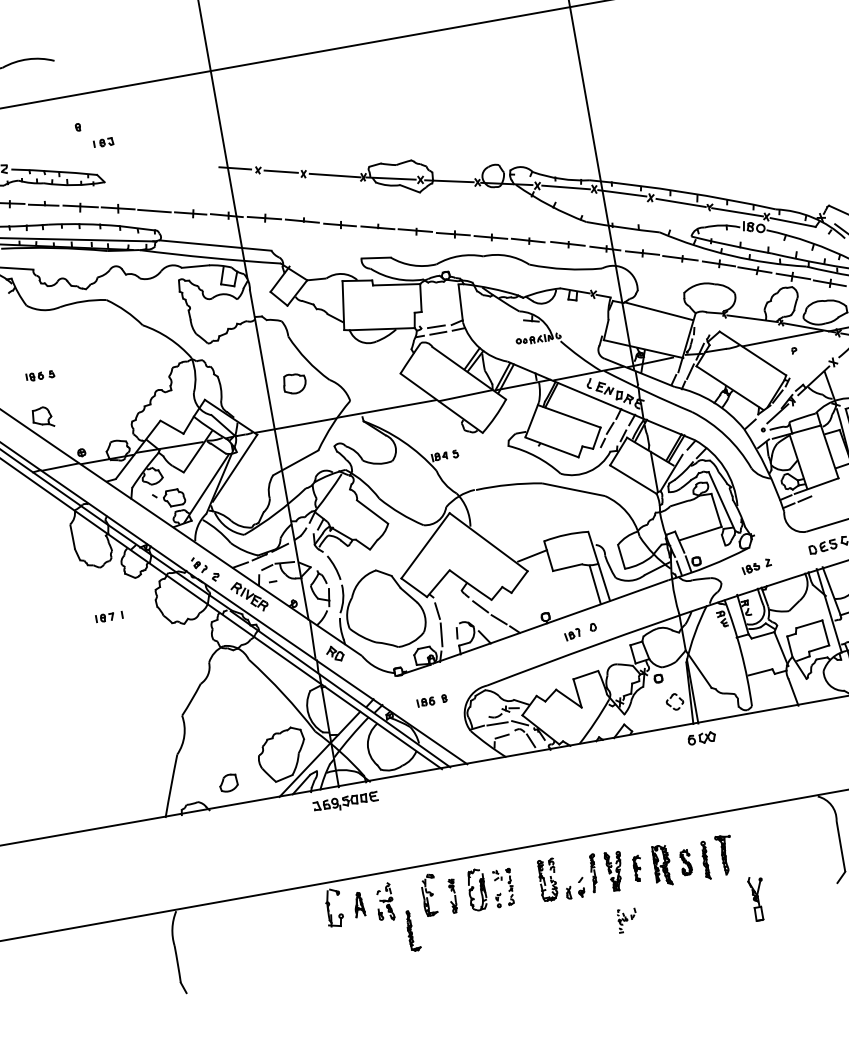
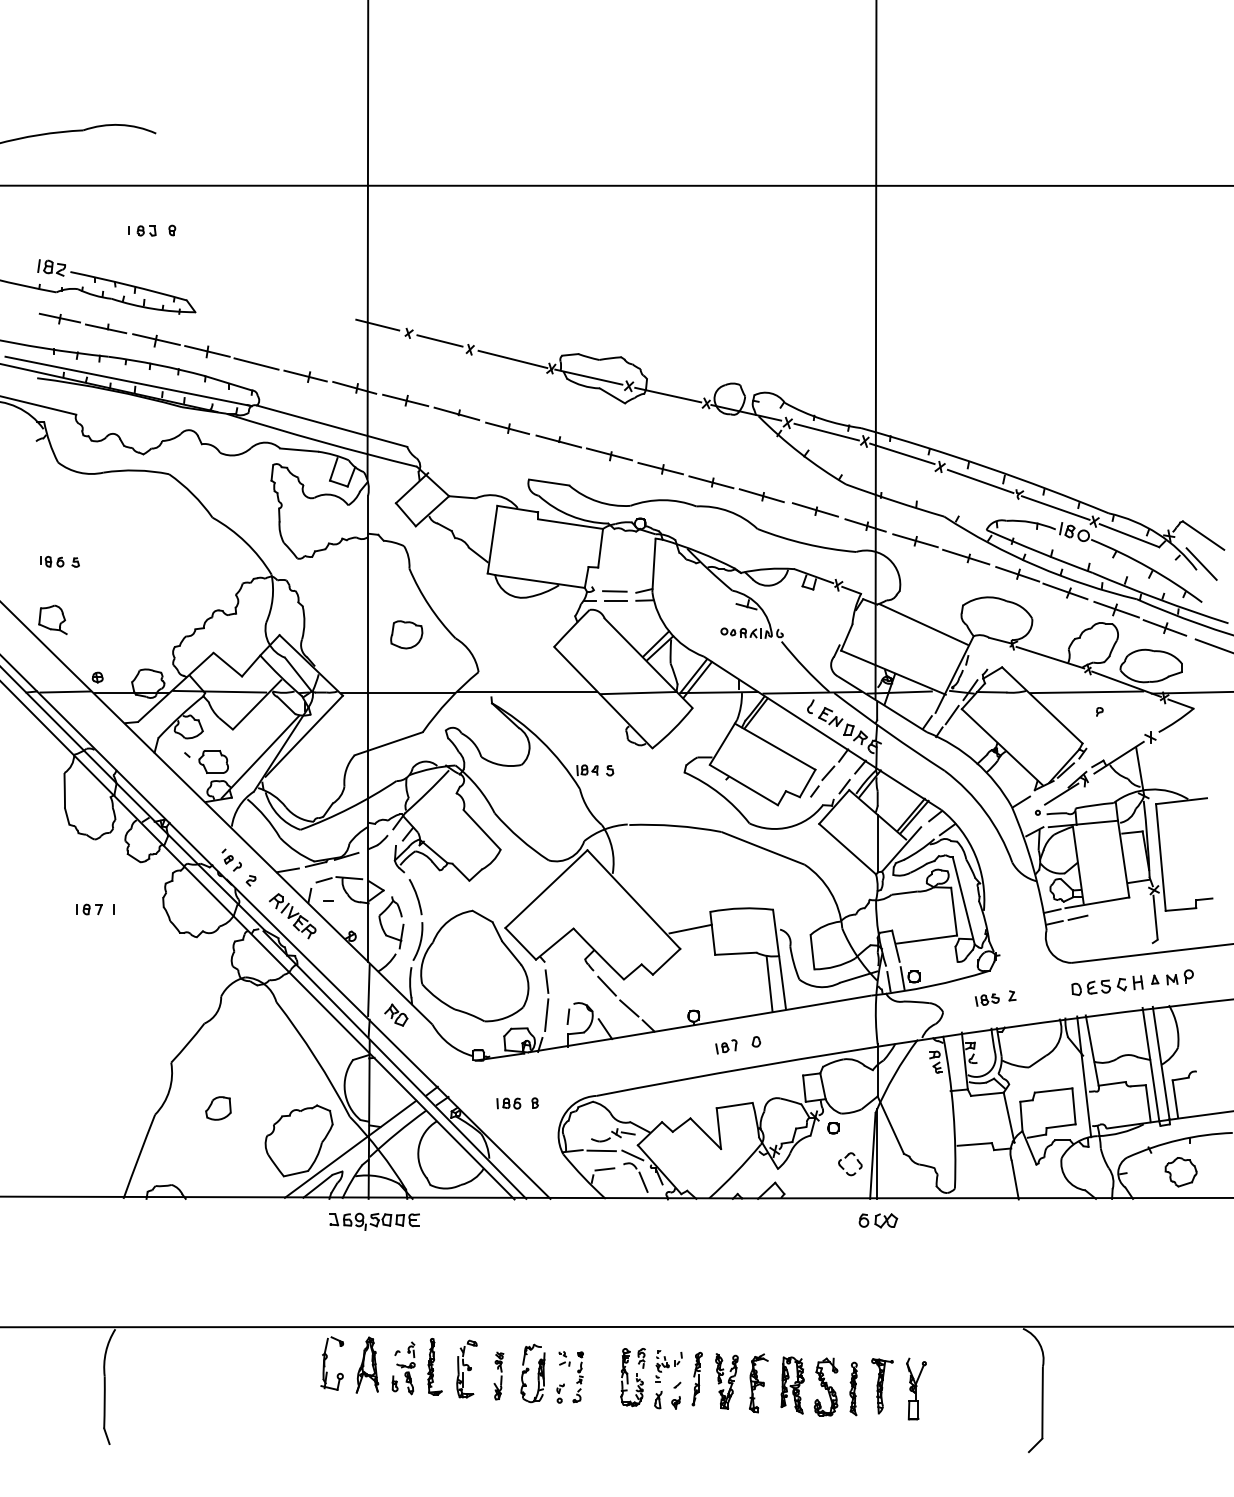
part: (103, 142) -> (142, 230), moved
part: (228, 783) -> (218, 1108), moved
part: (685, 862) -> (825, 1386), size x1.67
part: (637, 868) -> (758, 1383), size x1.67
part: (758, 898) -> (916, 1388), moved
part: (358, 904) -> (367, 1364), size x1.67
part: (627, 920) -> (668, 1366), moved
part: (412, 930) -> (434, 1366), moved

